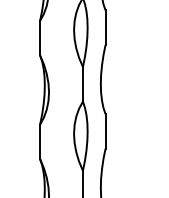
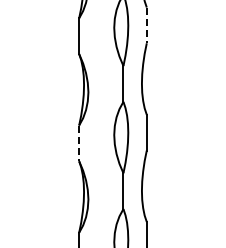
line: (105, 27) -> (146, 25), solid -> dashed
line: (40, 141) -> (79, 143), solid -> dashed

